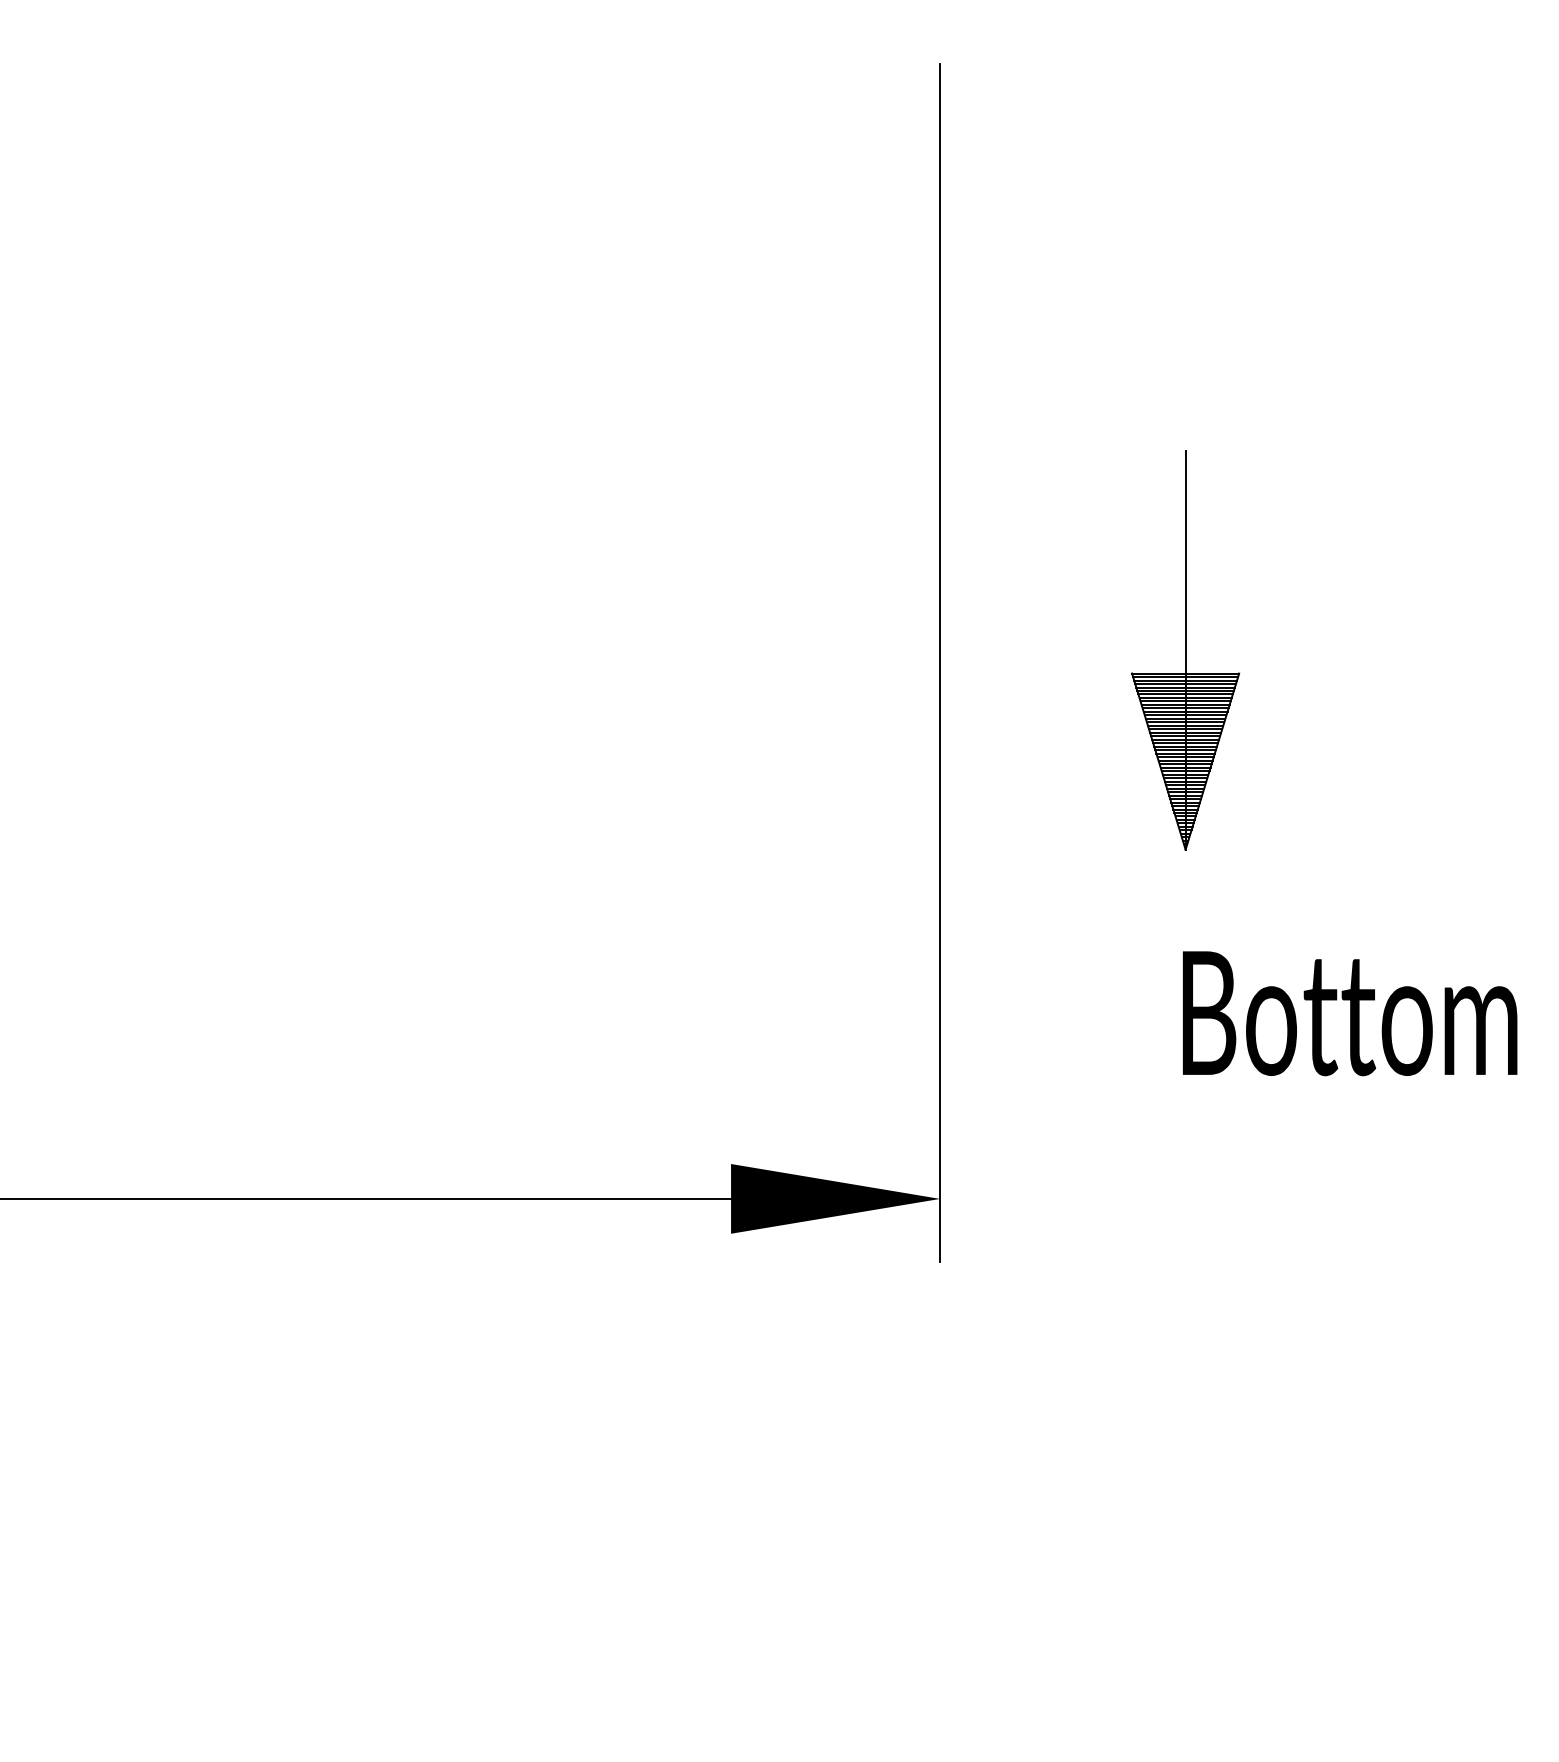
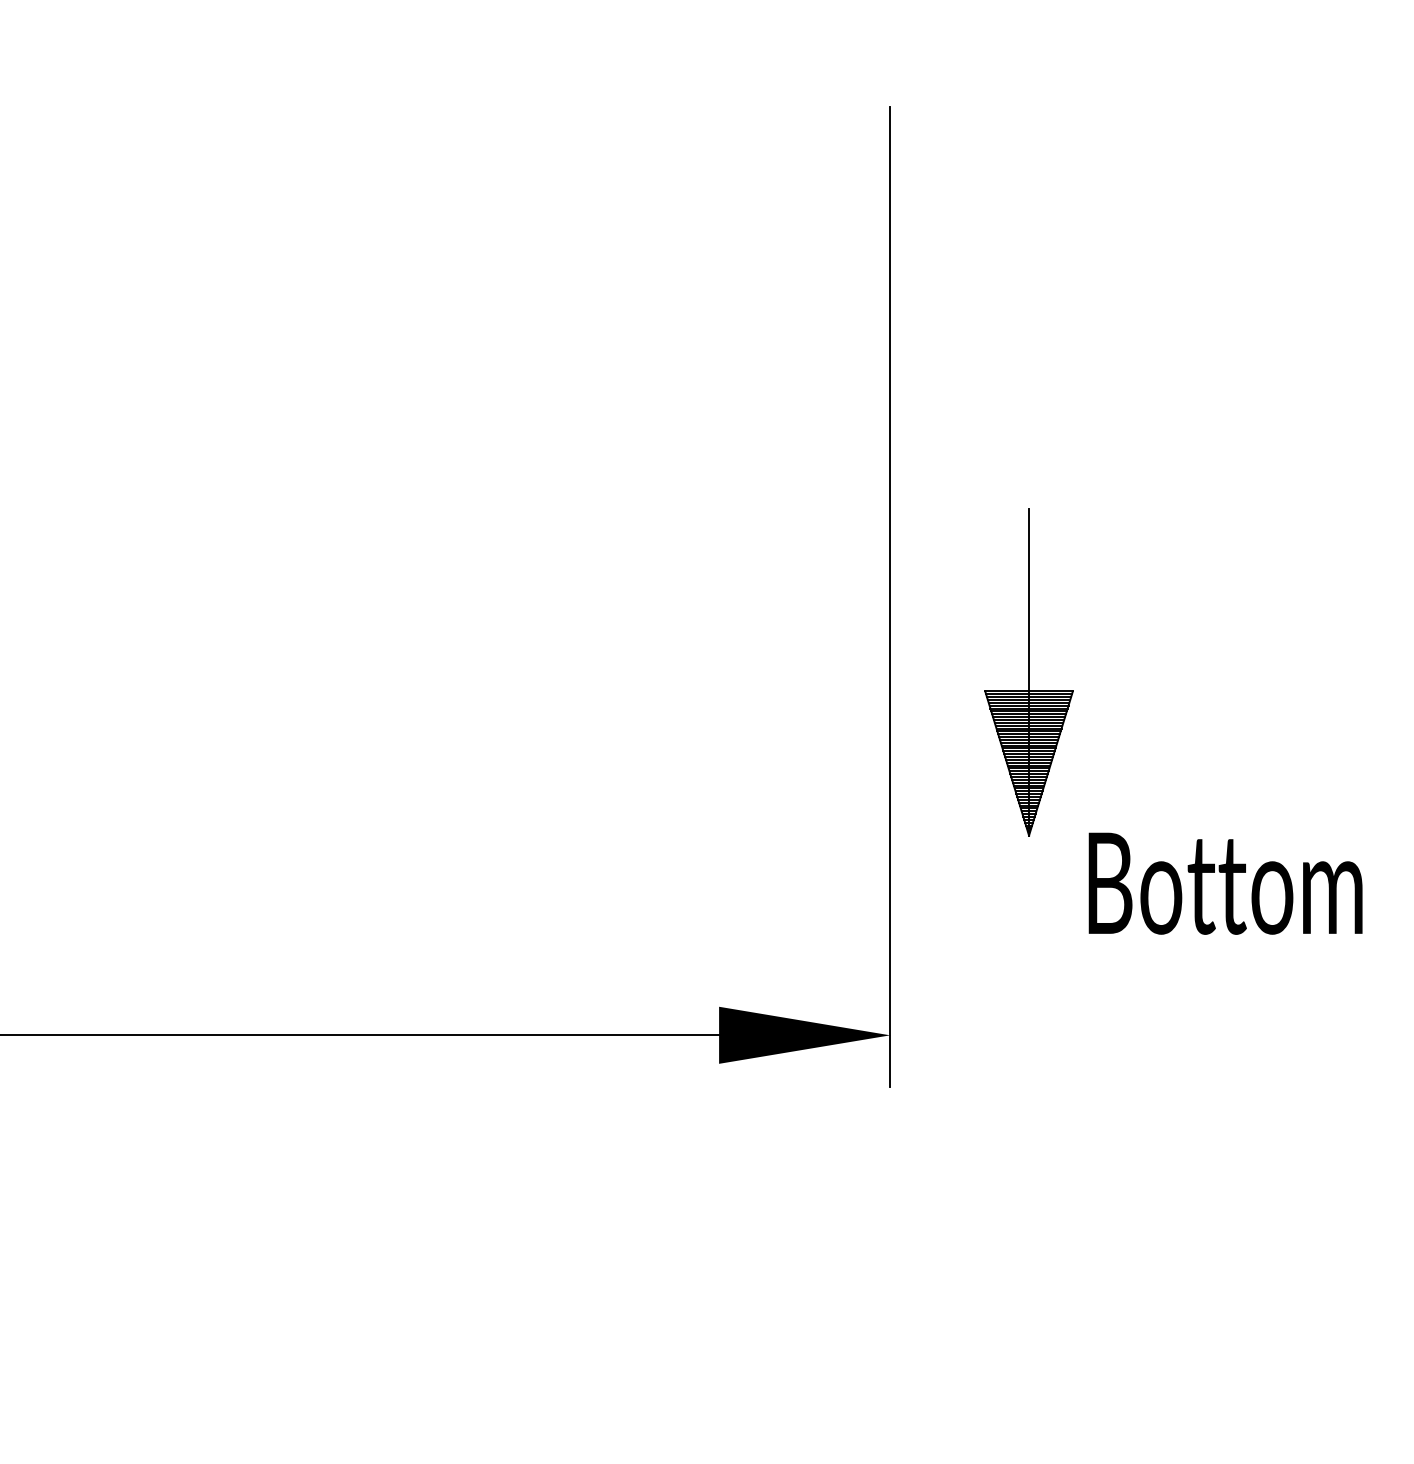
part: (1184, 650) -> (1028, 672), moved

